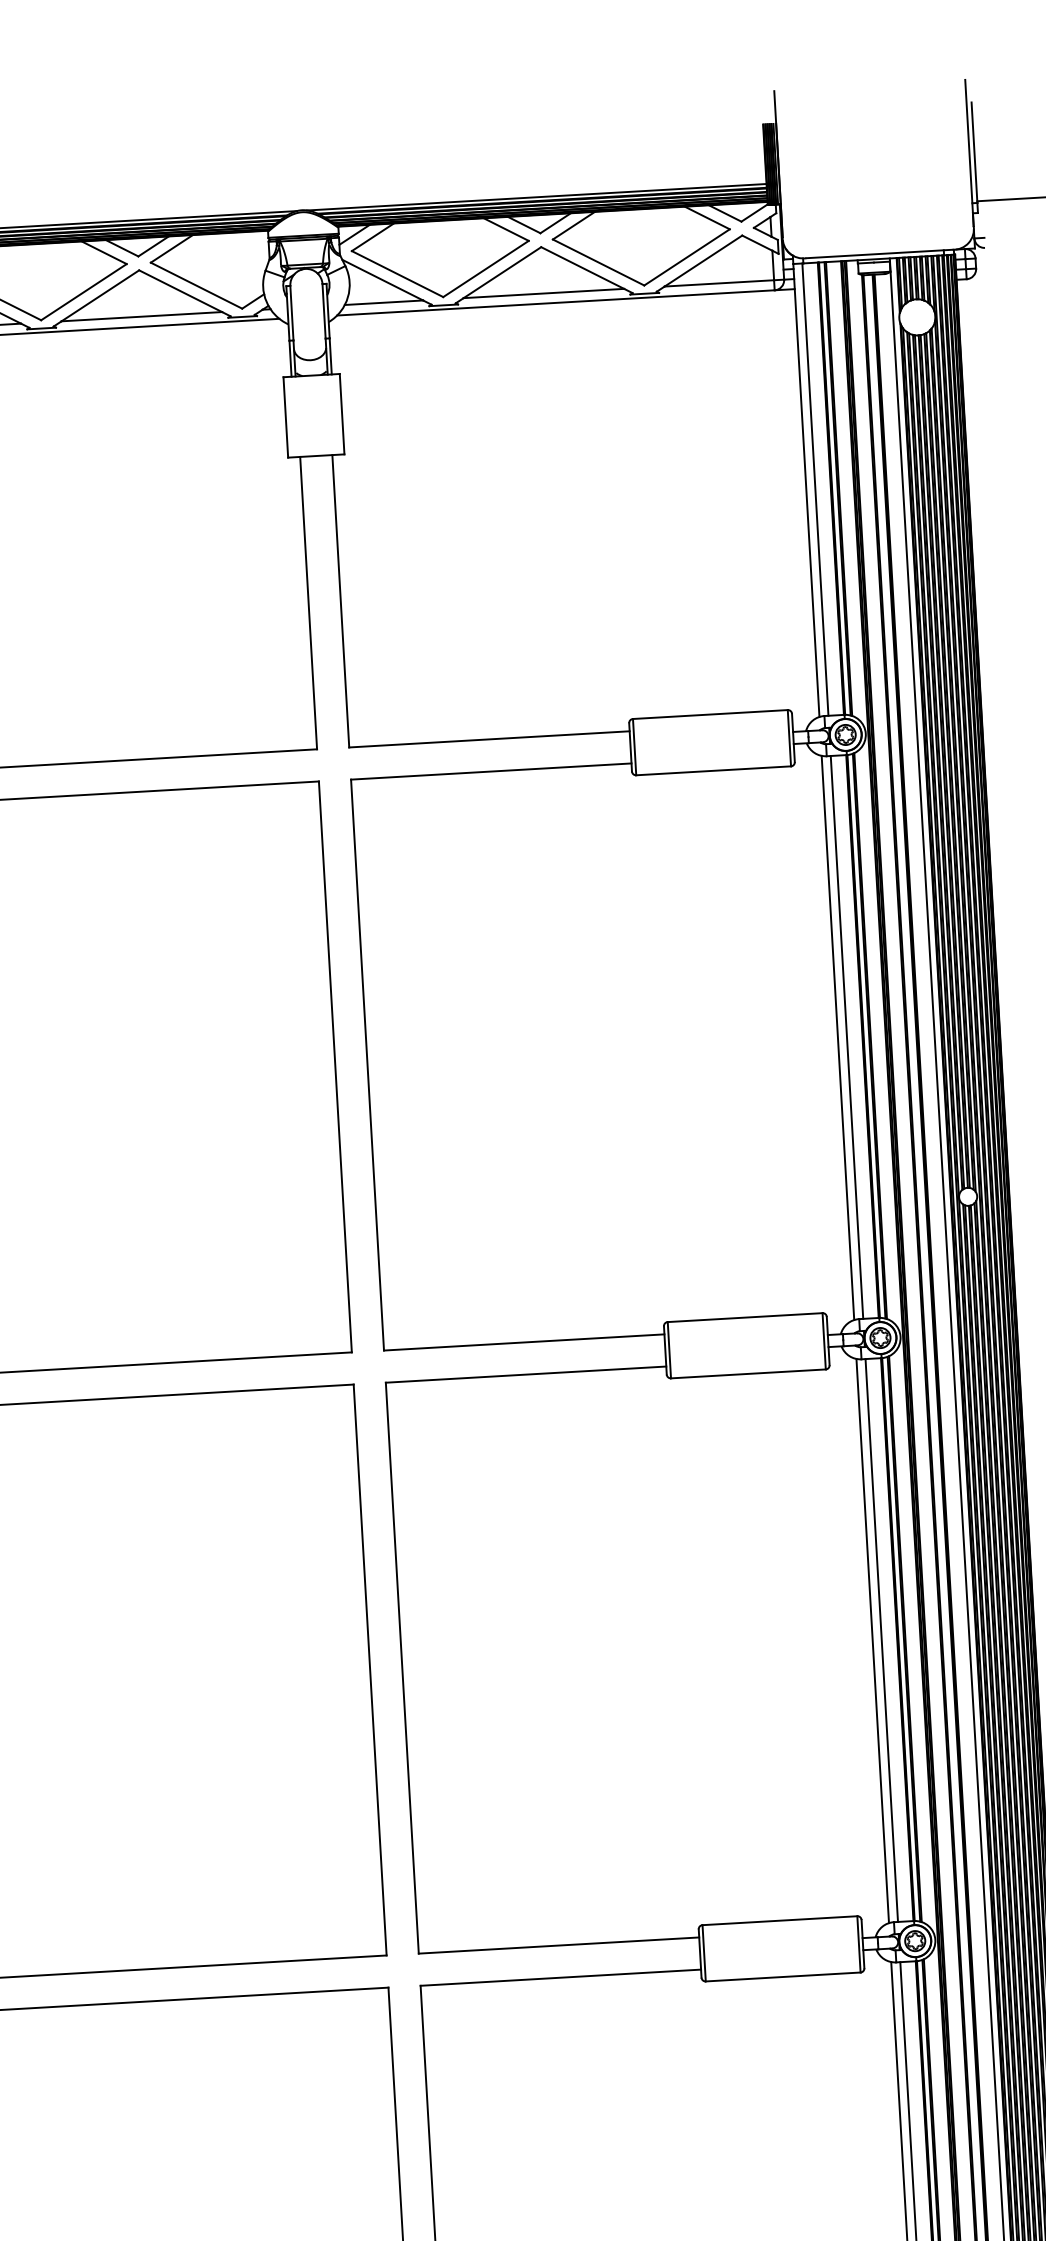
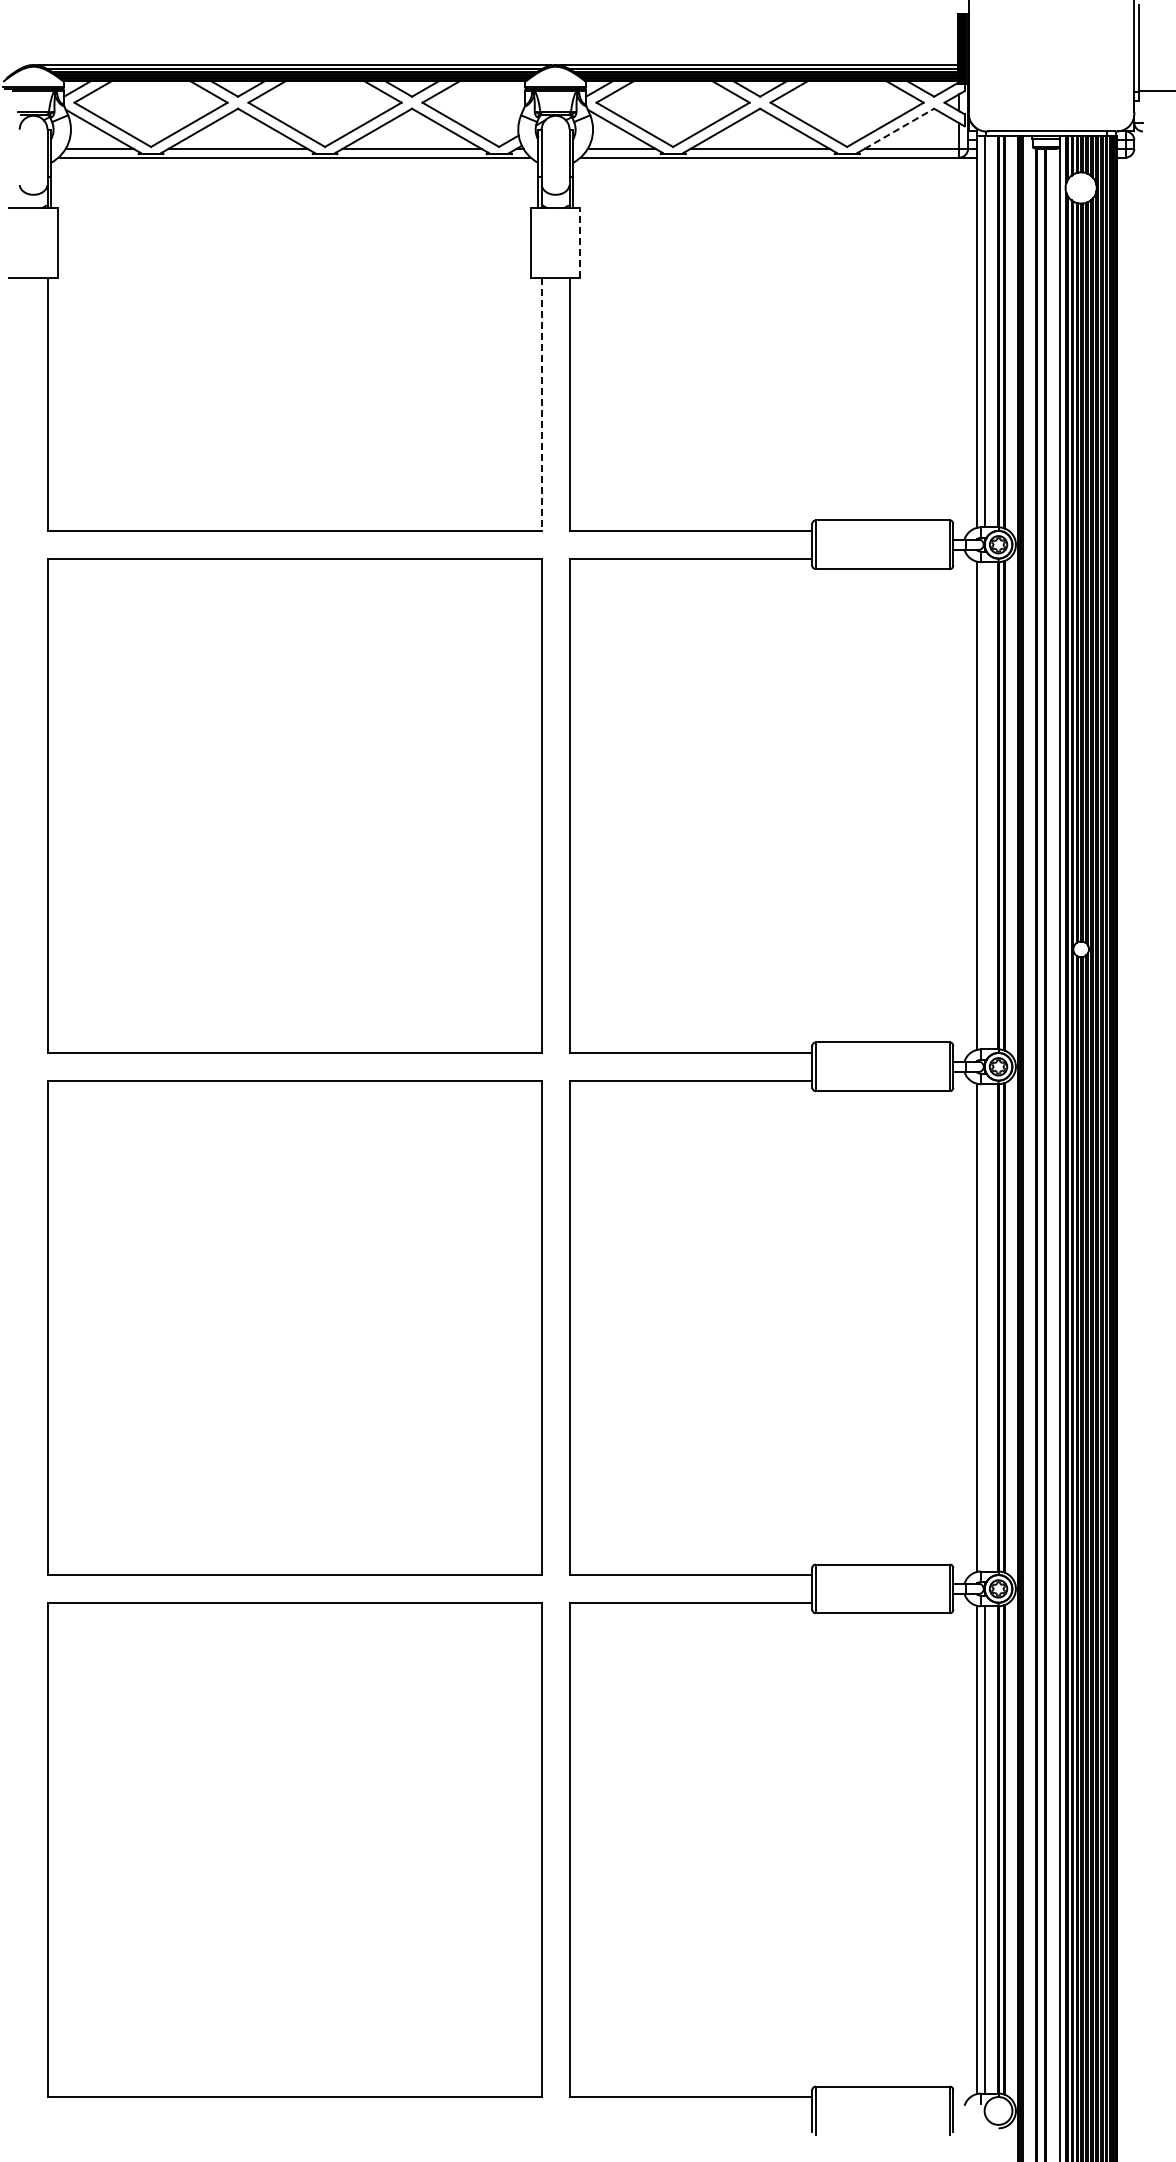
line: (703, 260) -> (899, 128), solid -> dashed
line: (342, 413) -> (580, 242), solid -> dashed
line: (308, 603) -> (541, 404), solid -> dashed
line: (846, 1037) -> (984, 805), removed
line: (881, 1640) -> (984, 1327), removed

